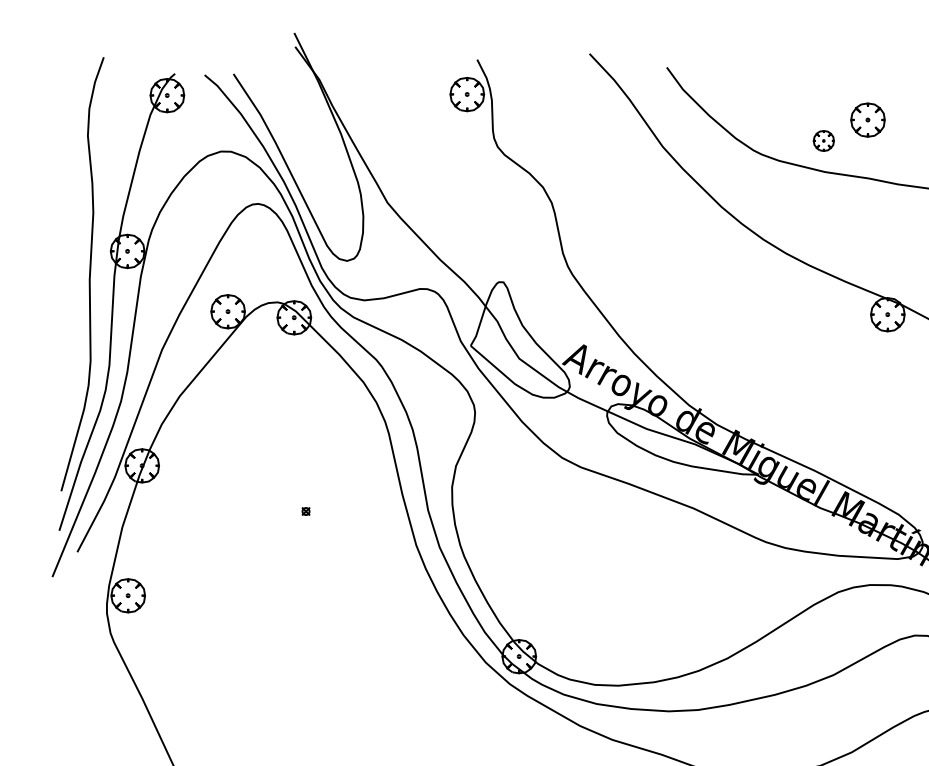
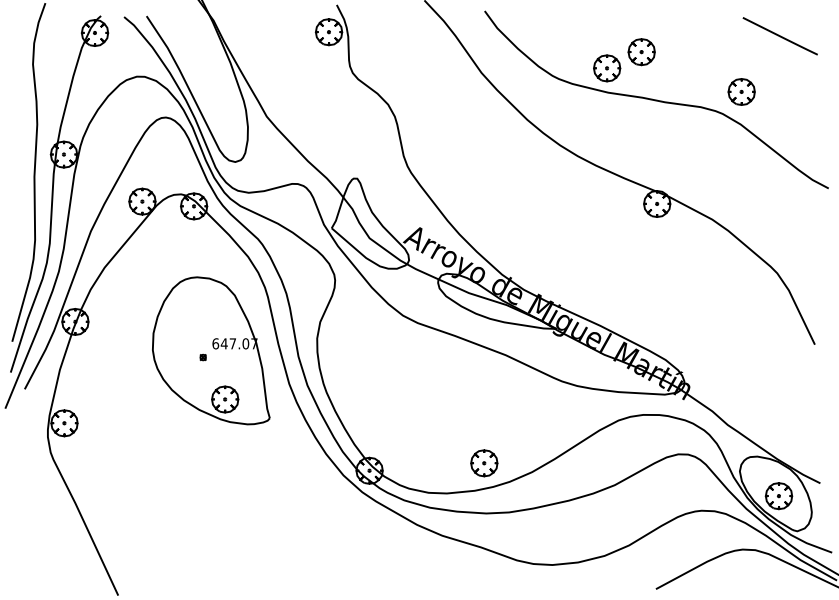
part: (824, 141) -> (607, 68), size x1.67
part: (316, 502) -> (211, 350), added
part: (666, 647) -> (484, 463), added

